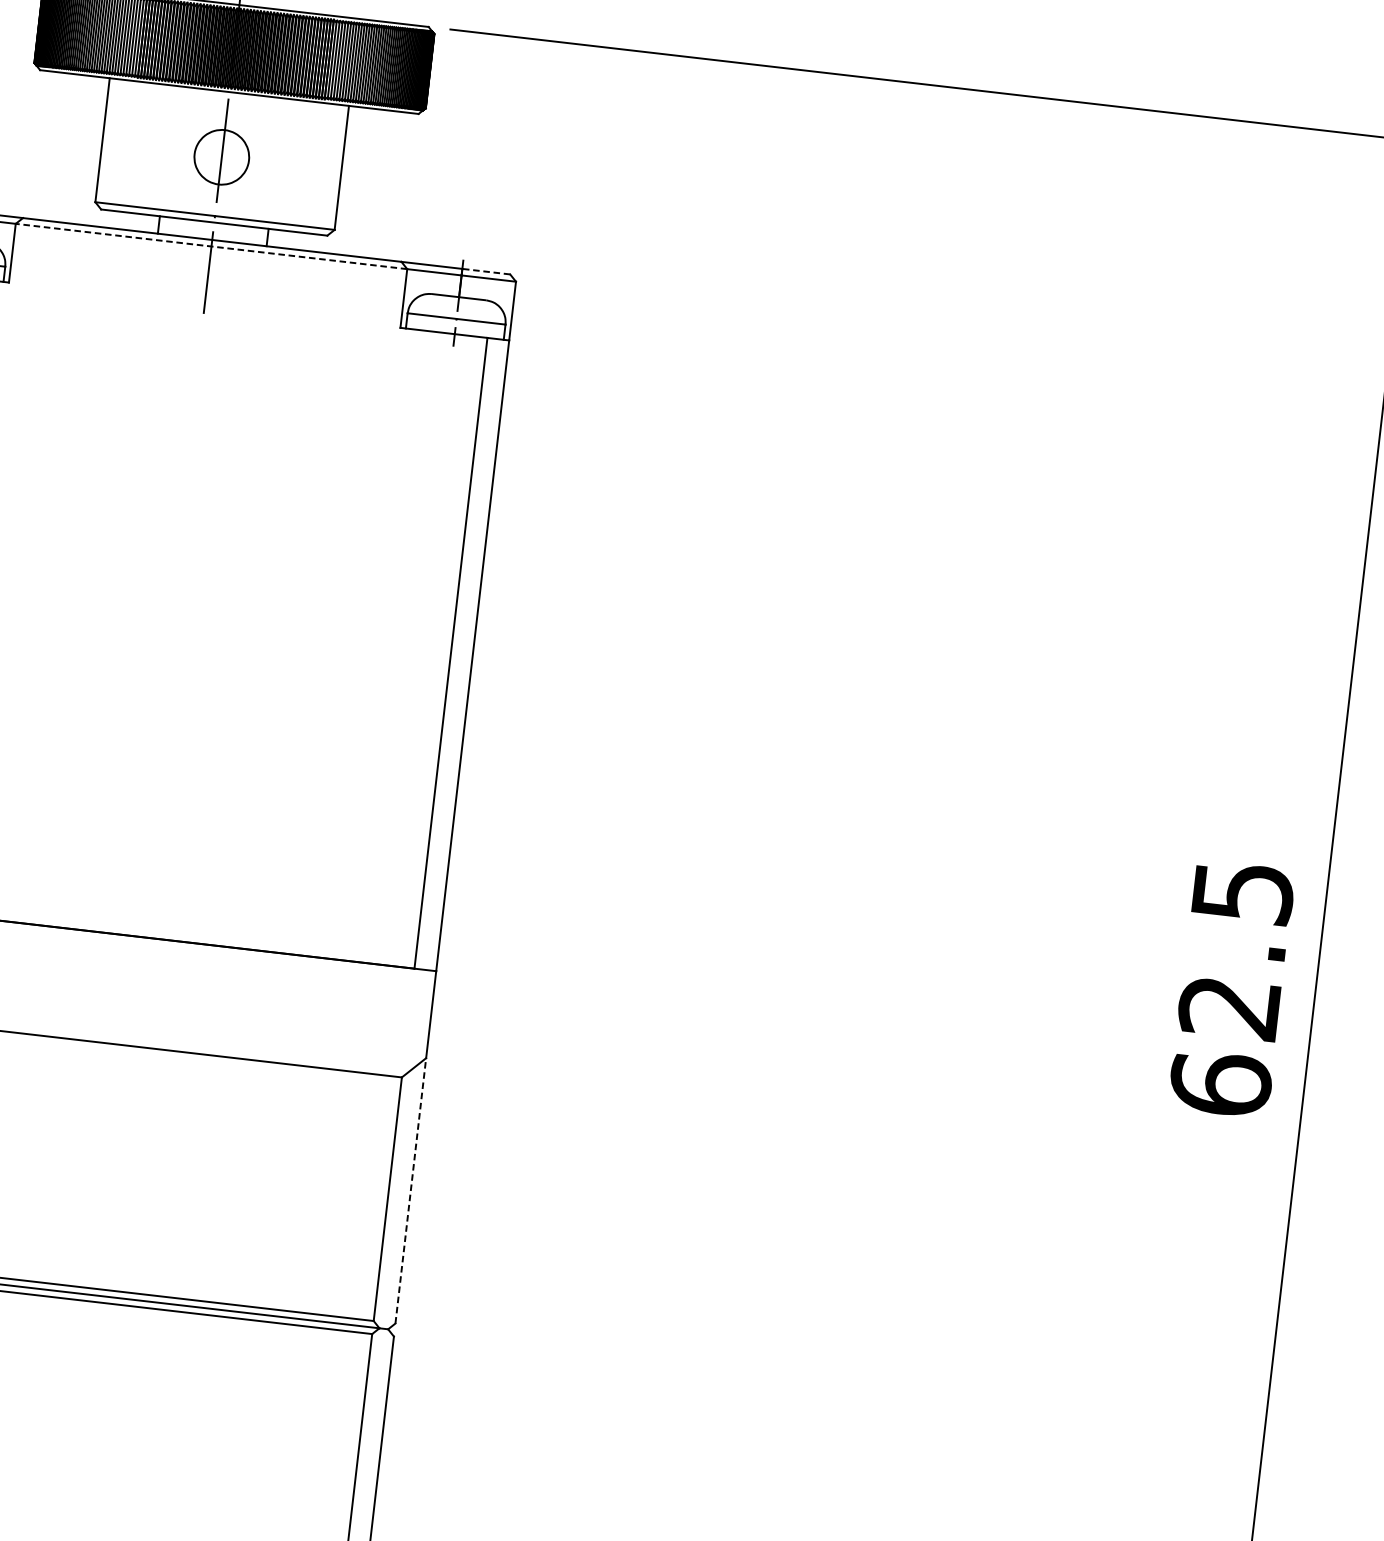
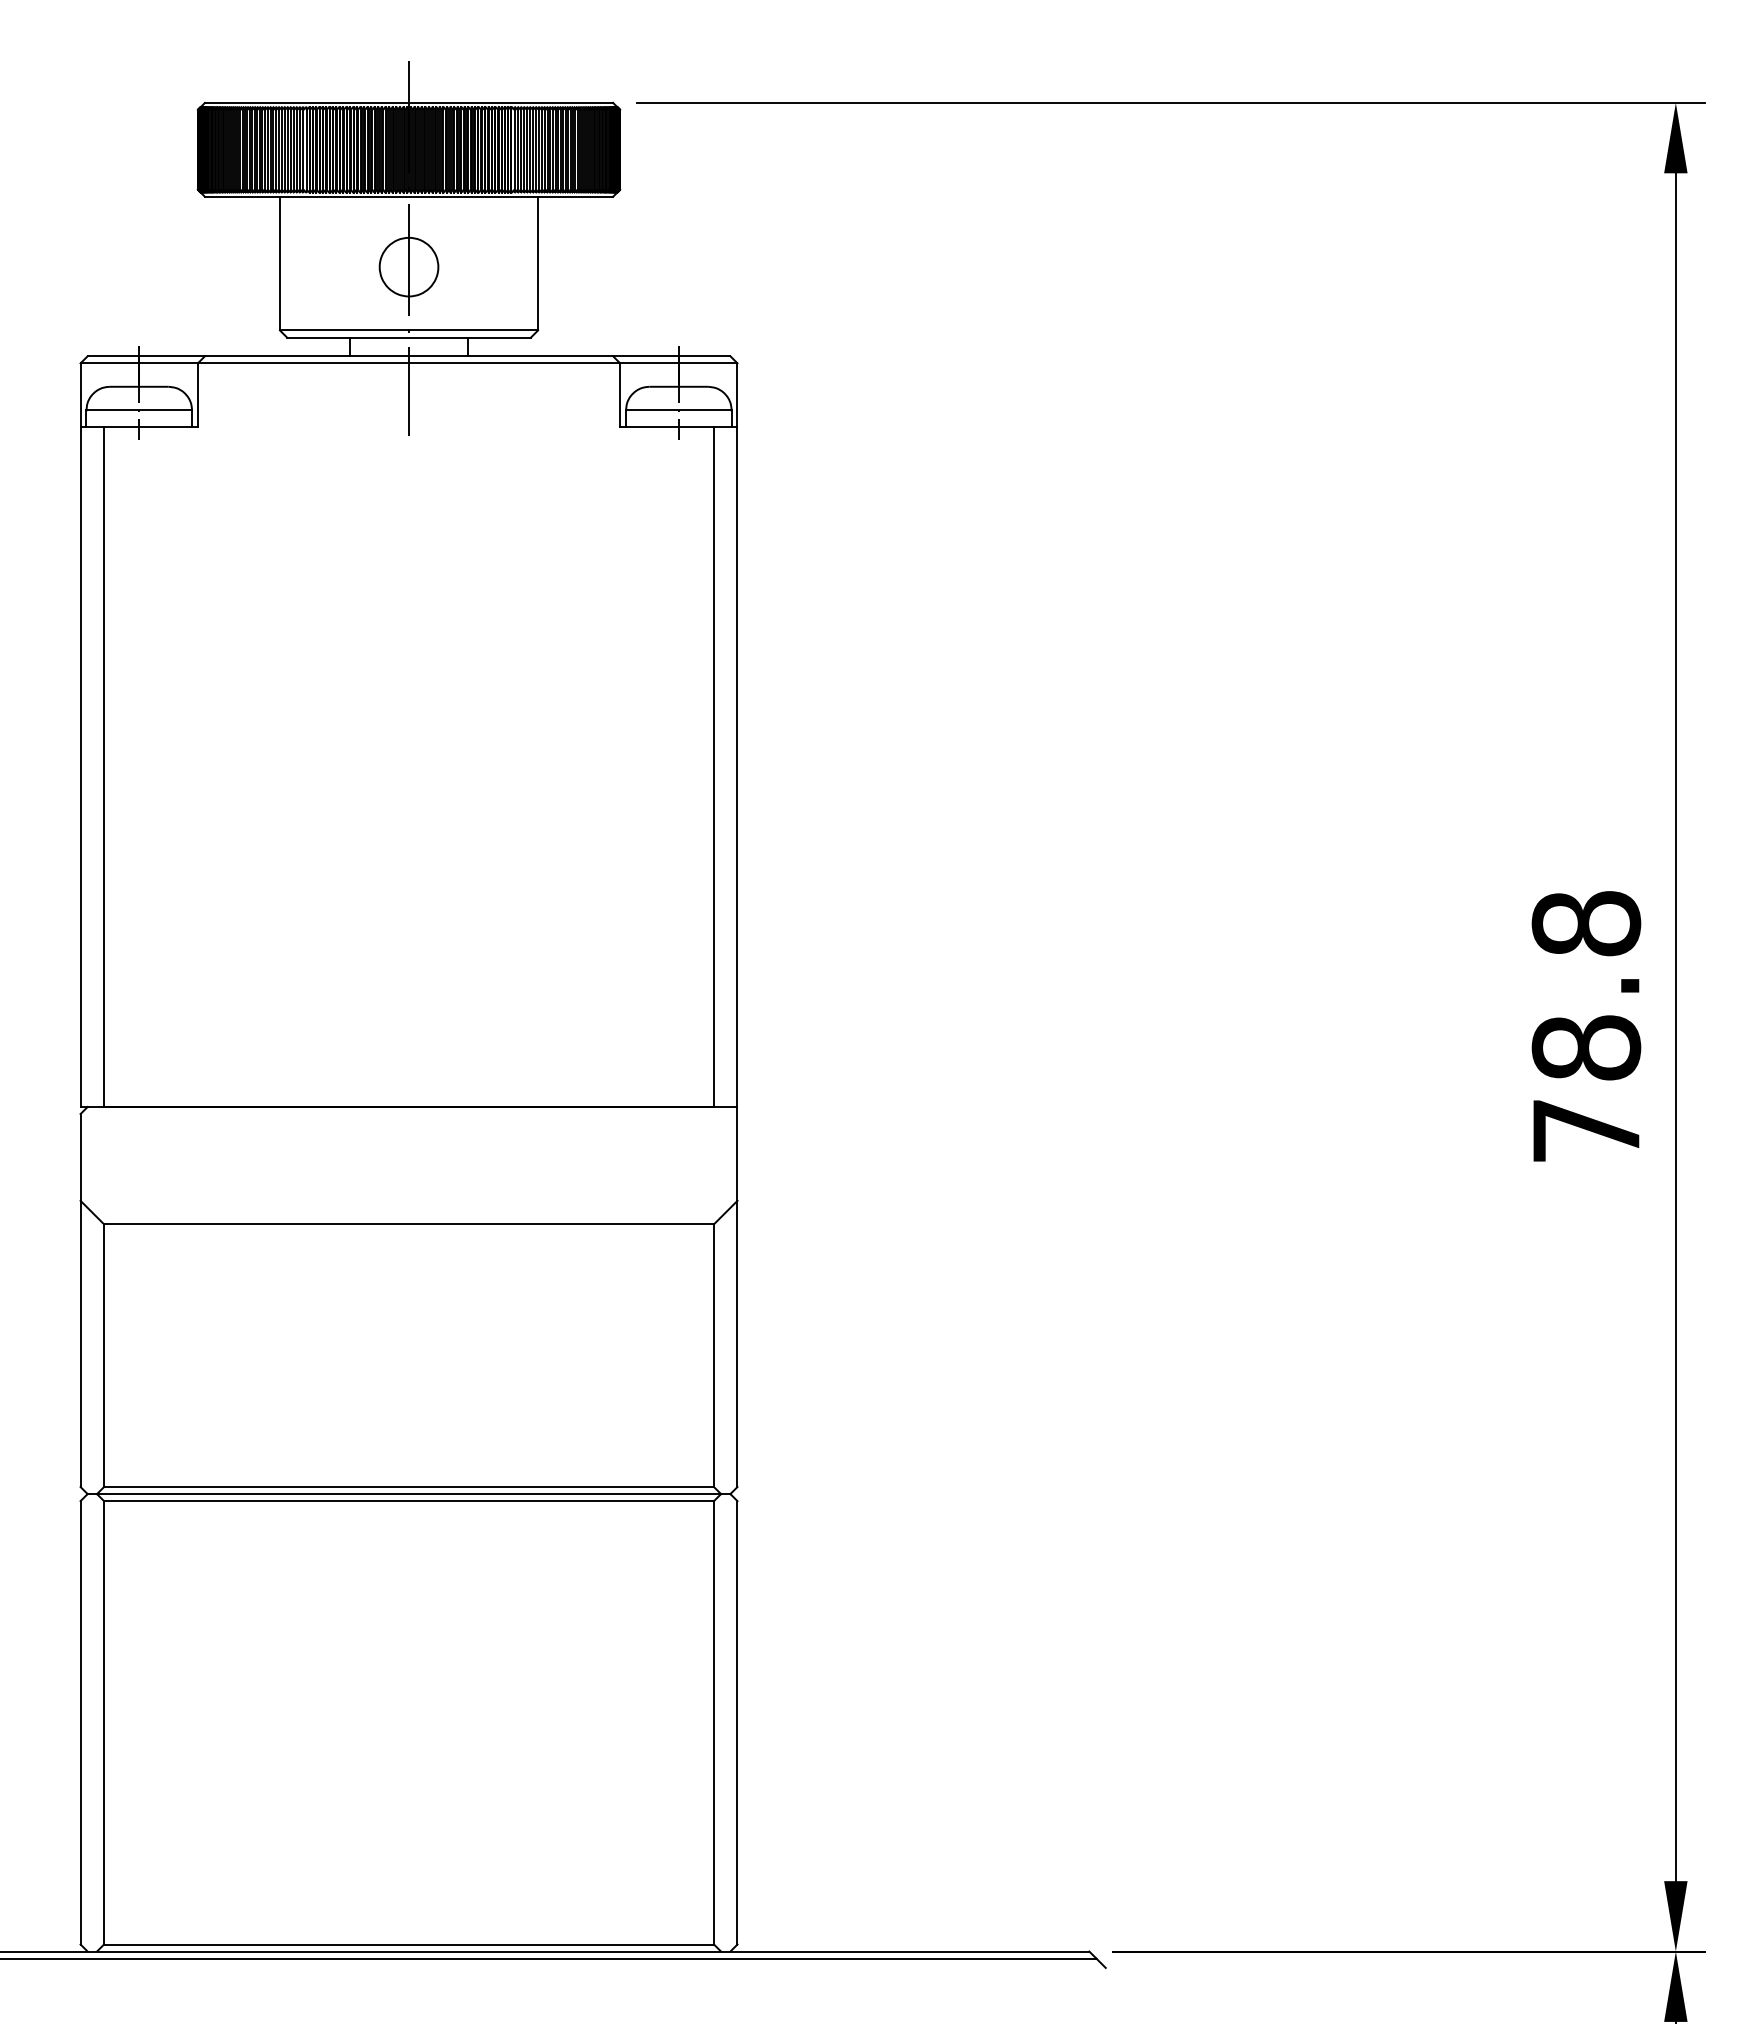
line: (210, 246) -> (408, 363), dashed -> solid
line: (486, 271) -> (704, 356), dashed -> solid
text: (1231, 988) -> (1586, 1027), 62.5 -> 78.8
line: (410, 1190) -> (737, 1343), dashed -> solid

